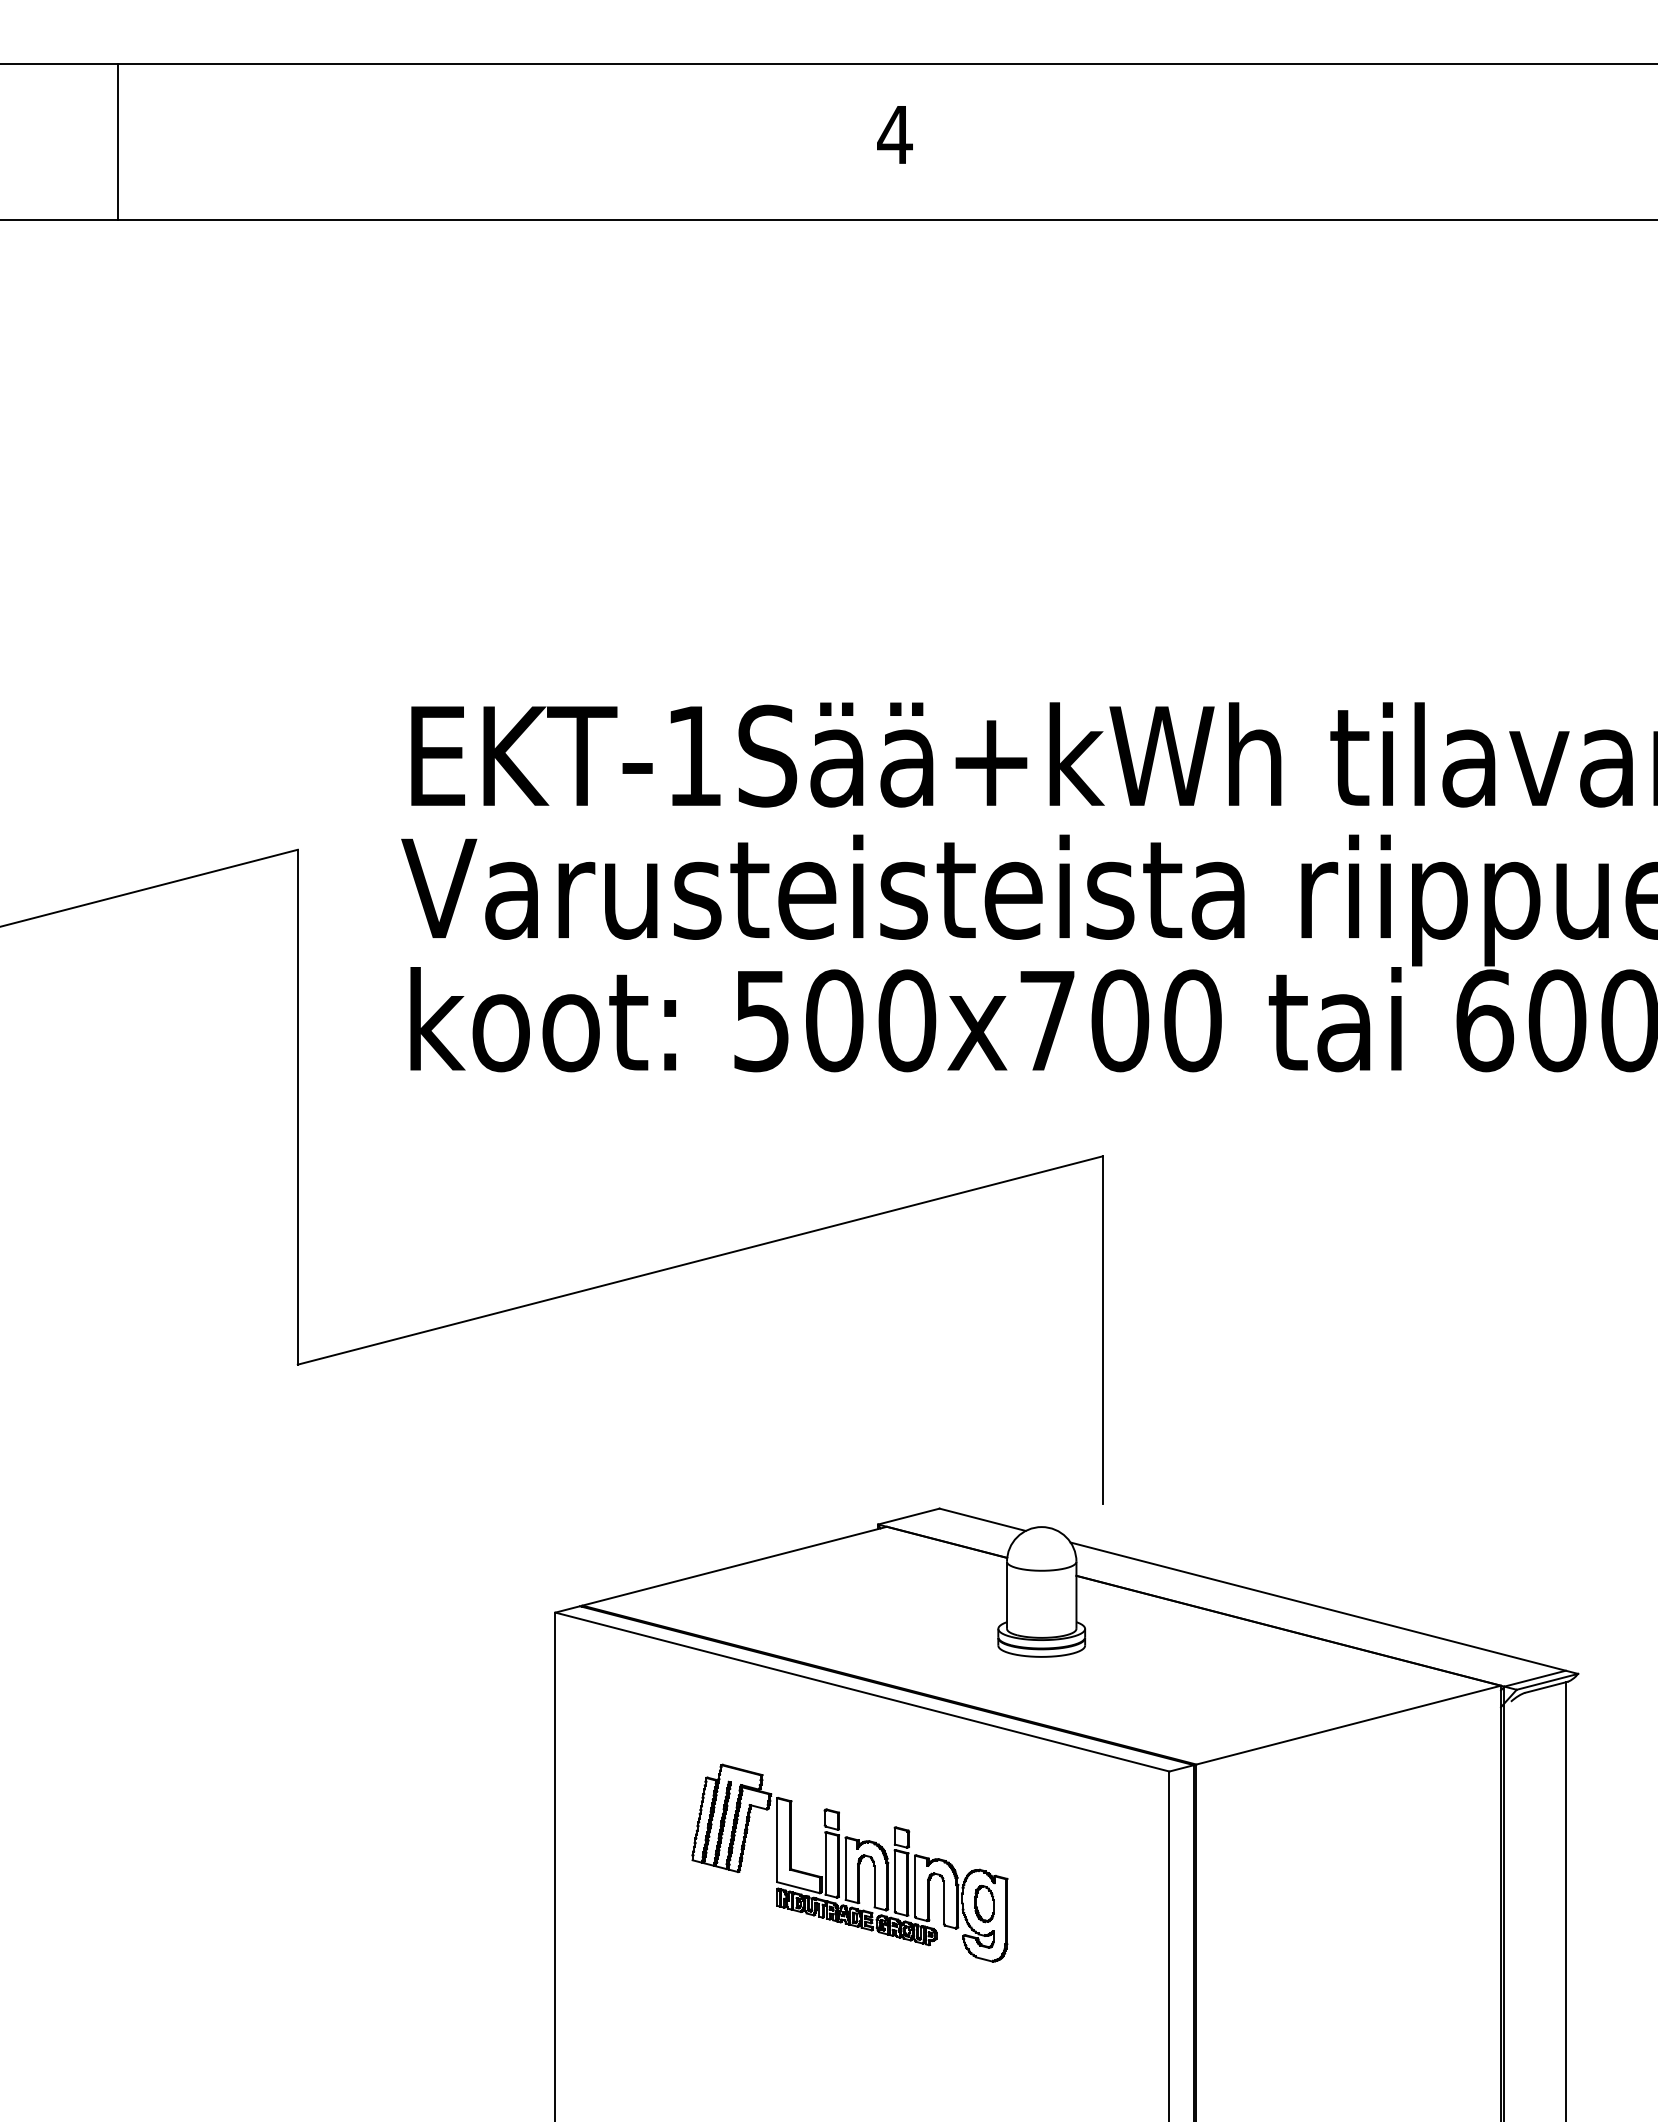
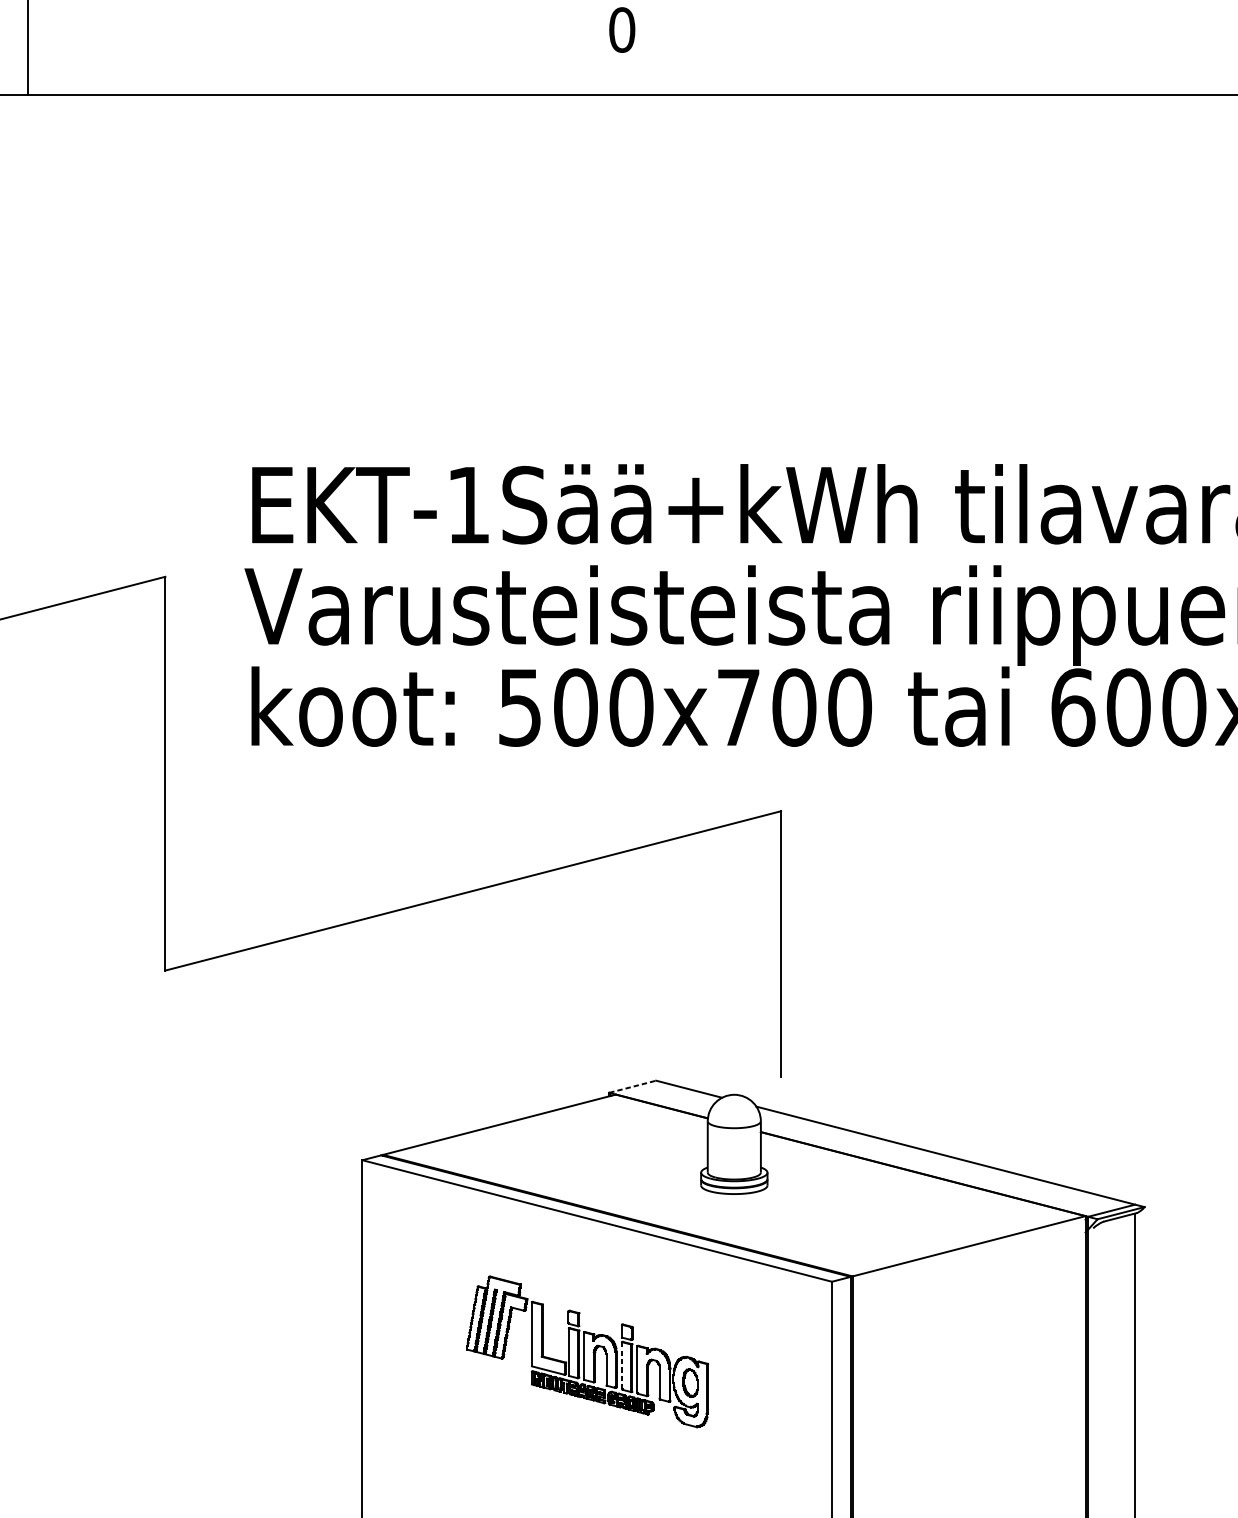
text: (894, 134) -> (621, 29), 4 -> 0
line: (908, 1516) -> (632, 1086), solid -> dashed
line: (894, 1881) -> (621, 1365), solid -> dashed

